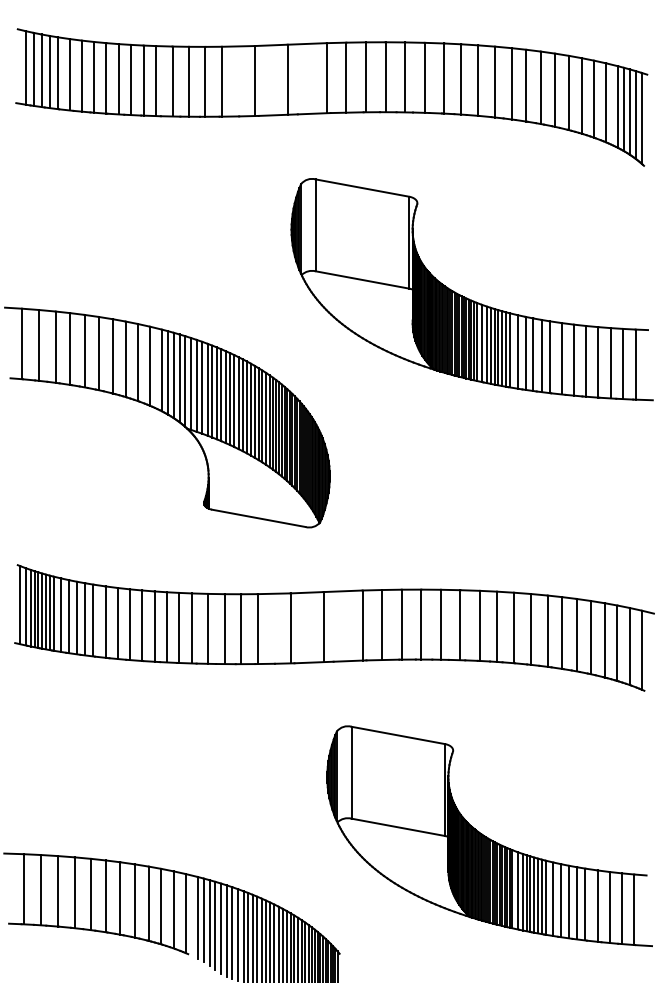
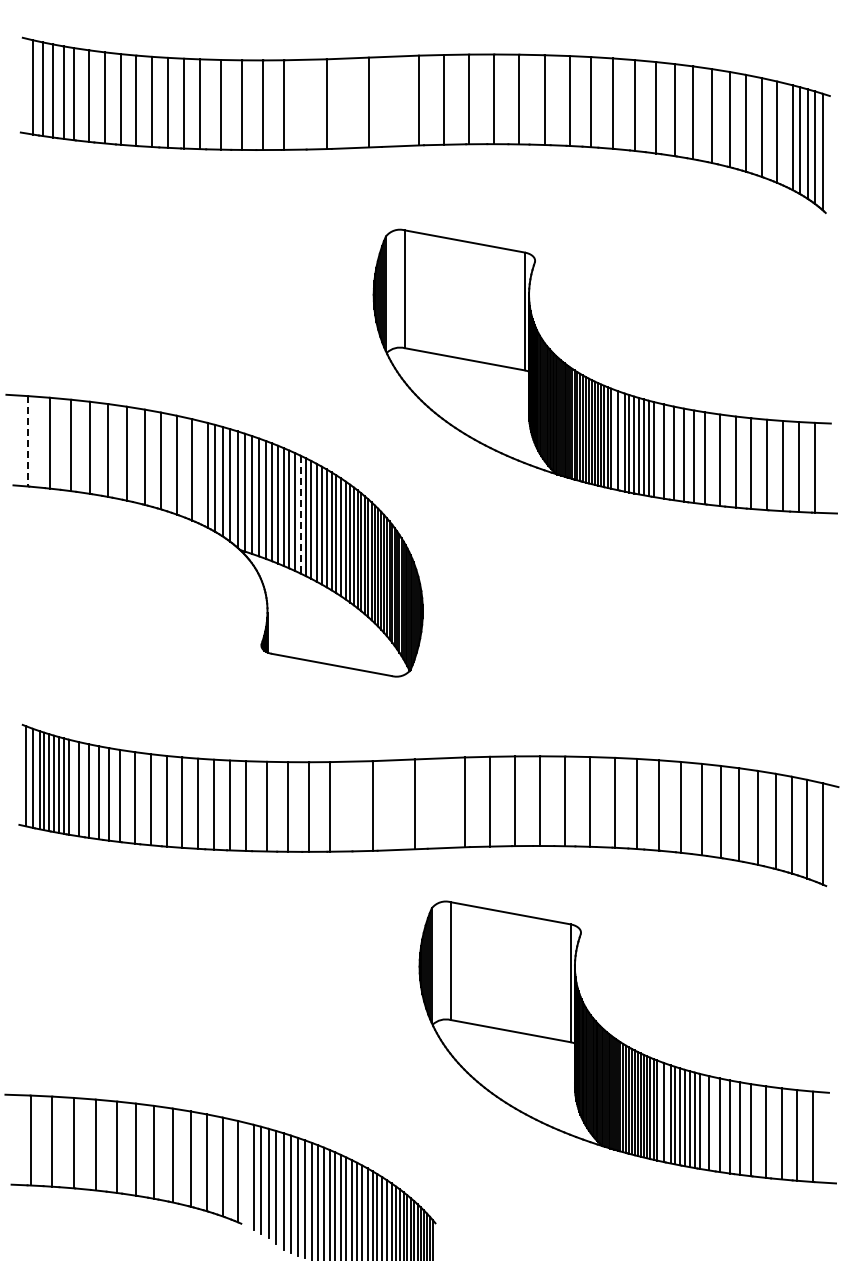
line: (22, 344) -> (28, 441), solid -> dashed
line: (234, 401) -> (300, 514), solid -> dashed
part: (489, 836) -> (627, 1042), moved

